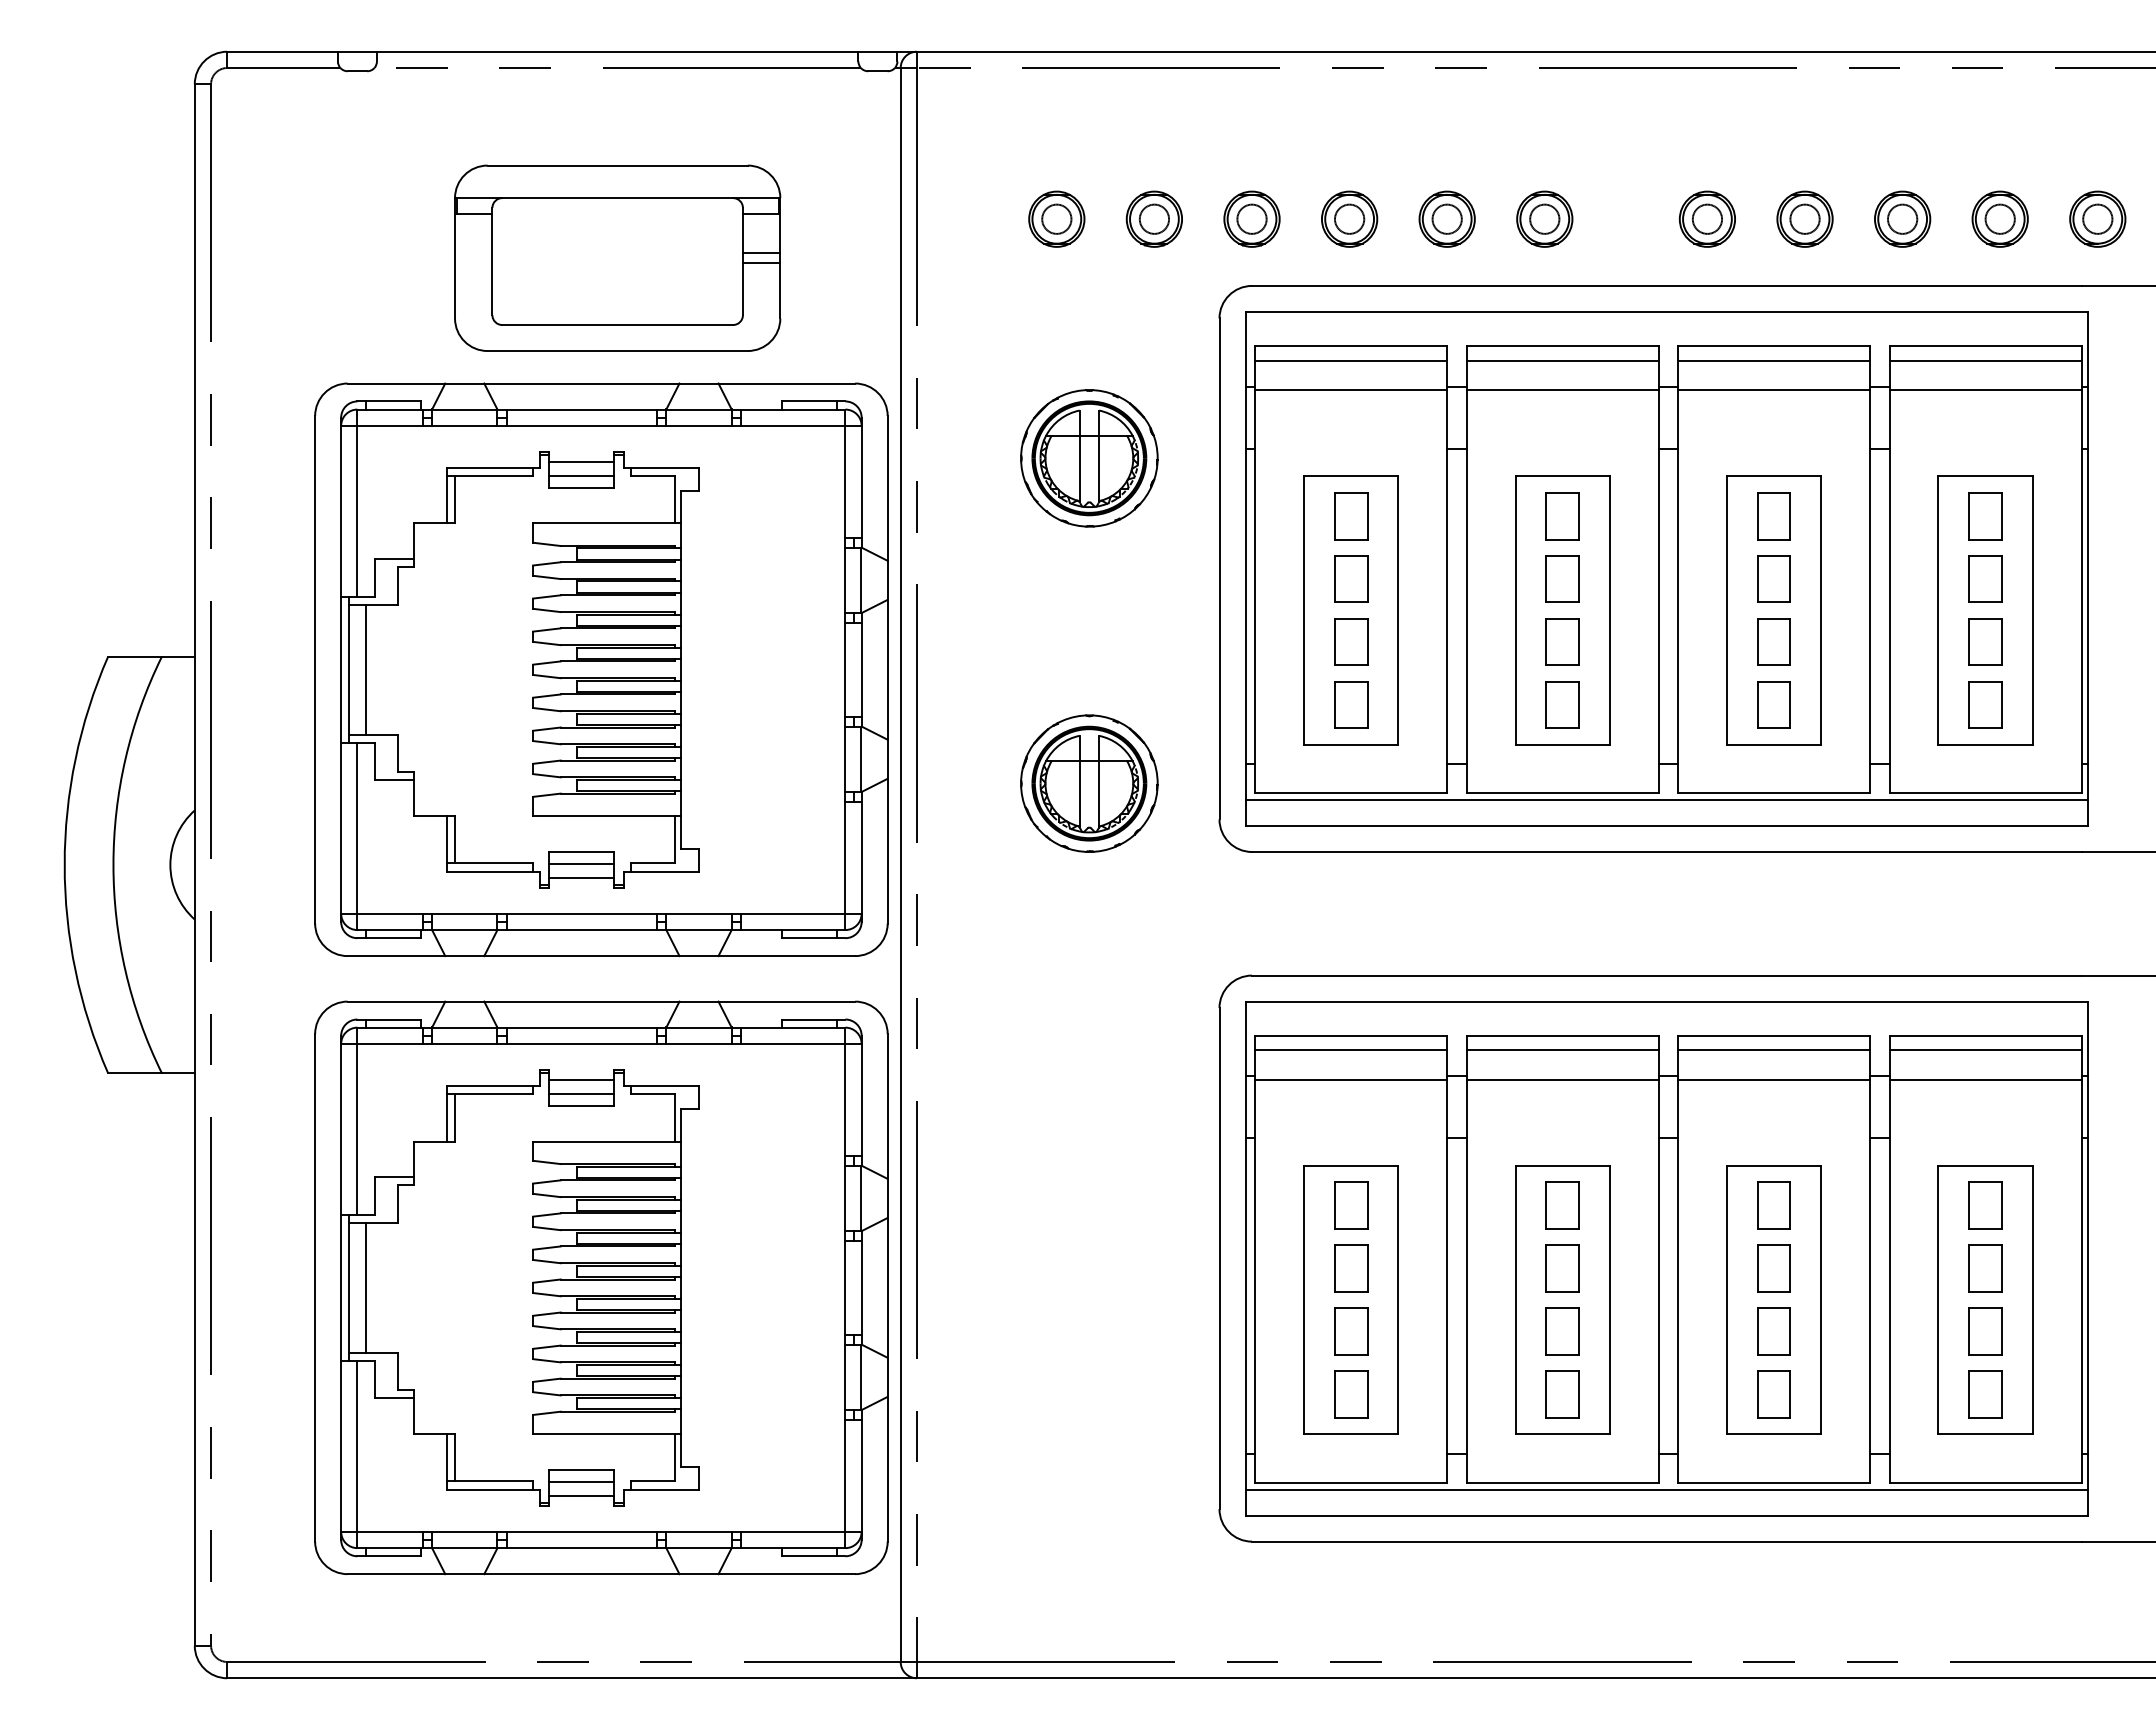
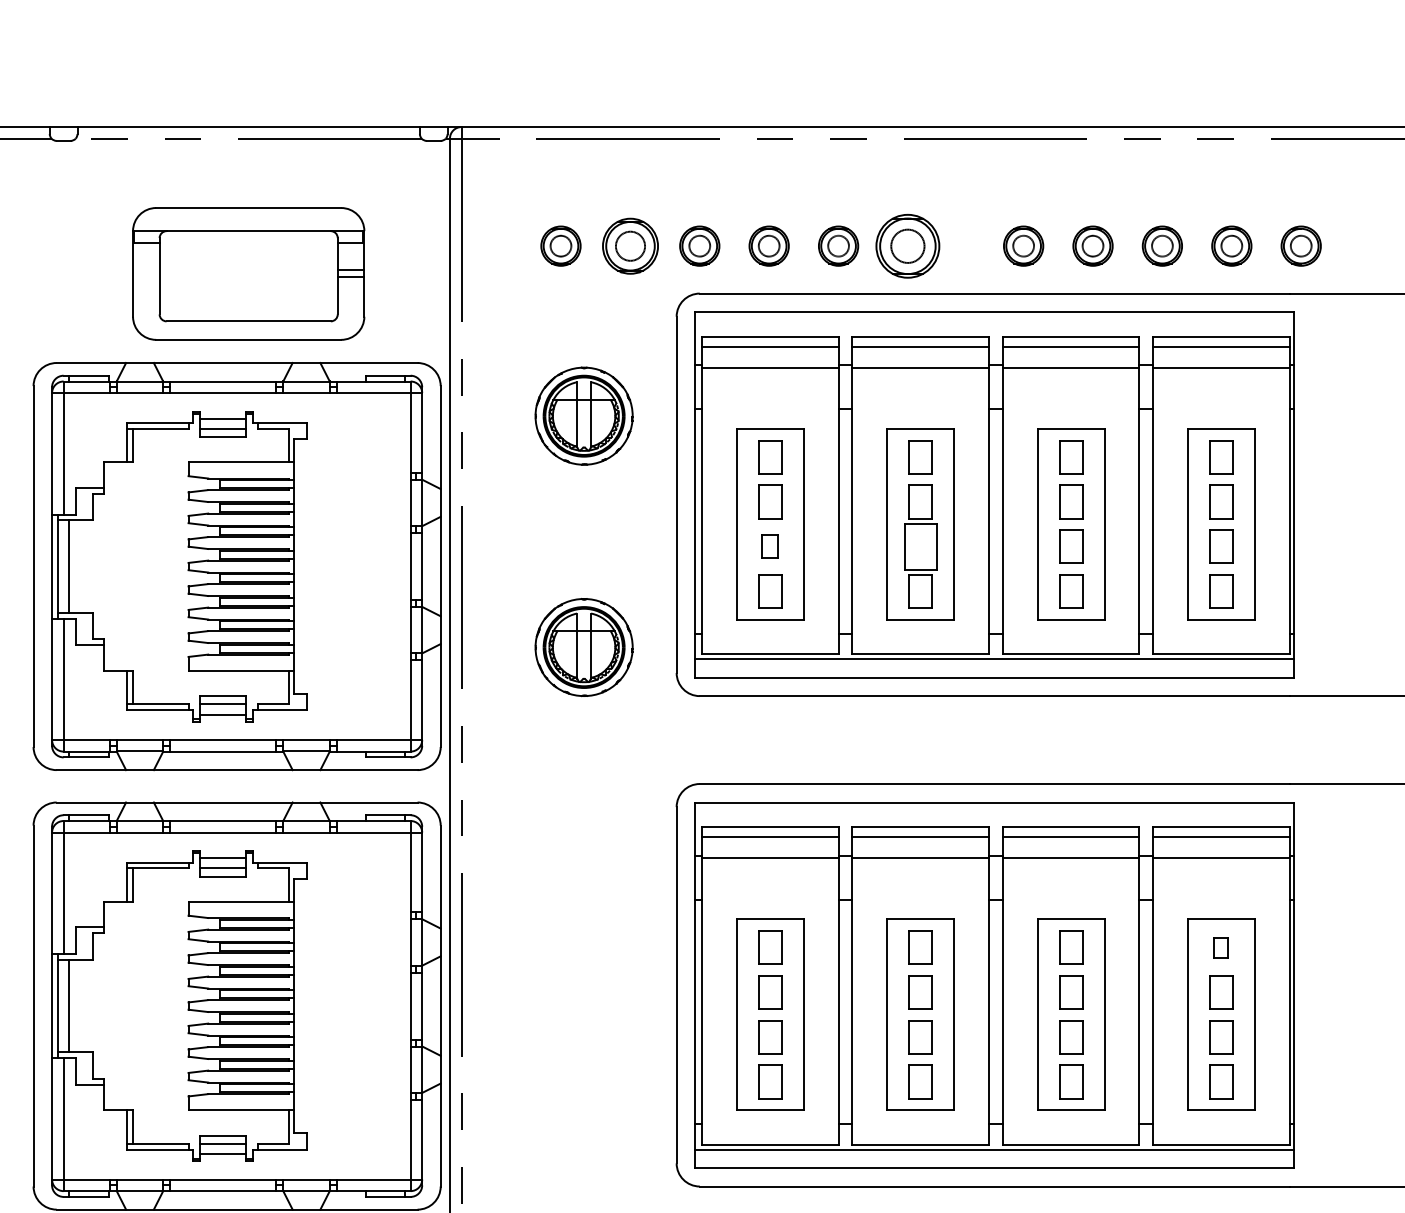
part: (1153, 218) -> (629, 245), size x1.4
part: (1544, 218) -> (907, 245), size x1.6
part: (1351, 641) -> (770, 546), size x0.7
part: (1562, 641) -> (920, 546), size x1.4
part: (1985, 1205) -> (1221, 947), size x0.6

